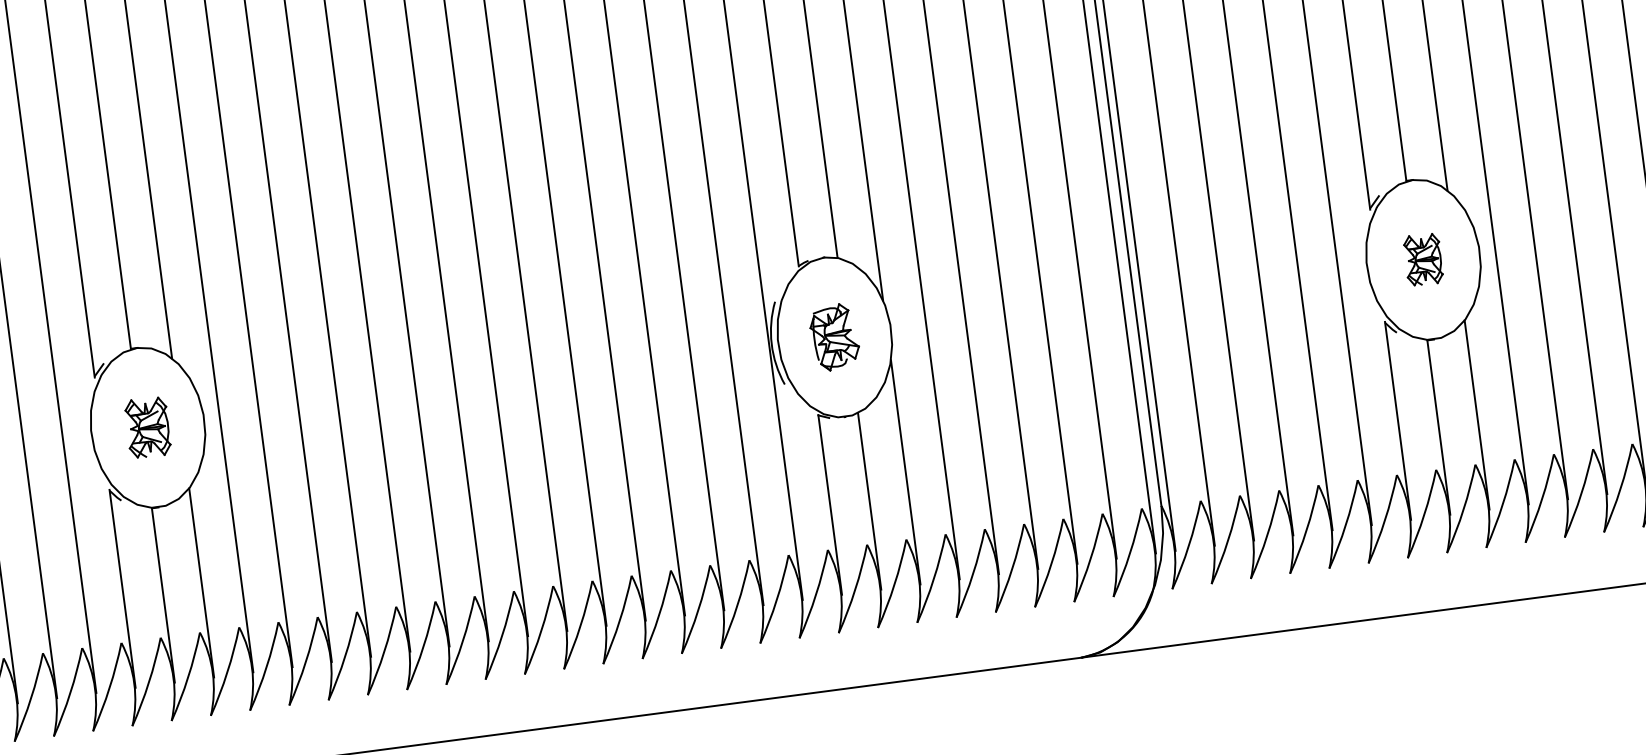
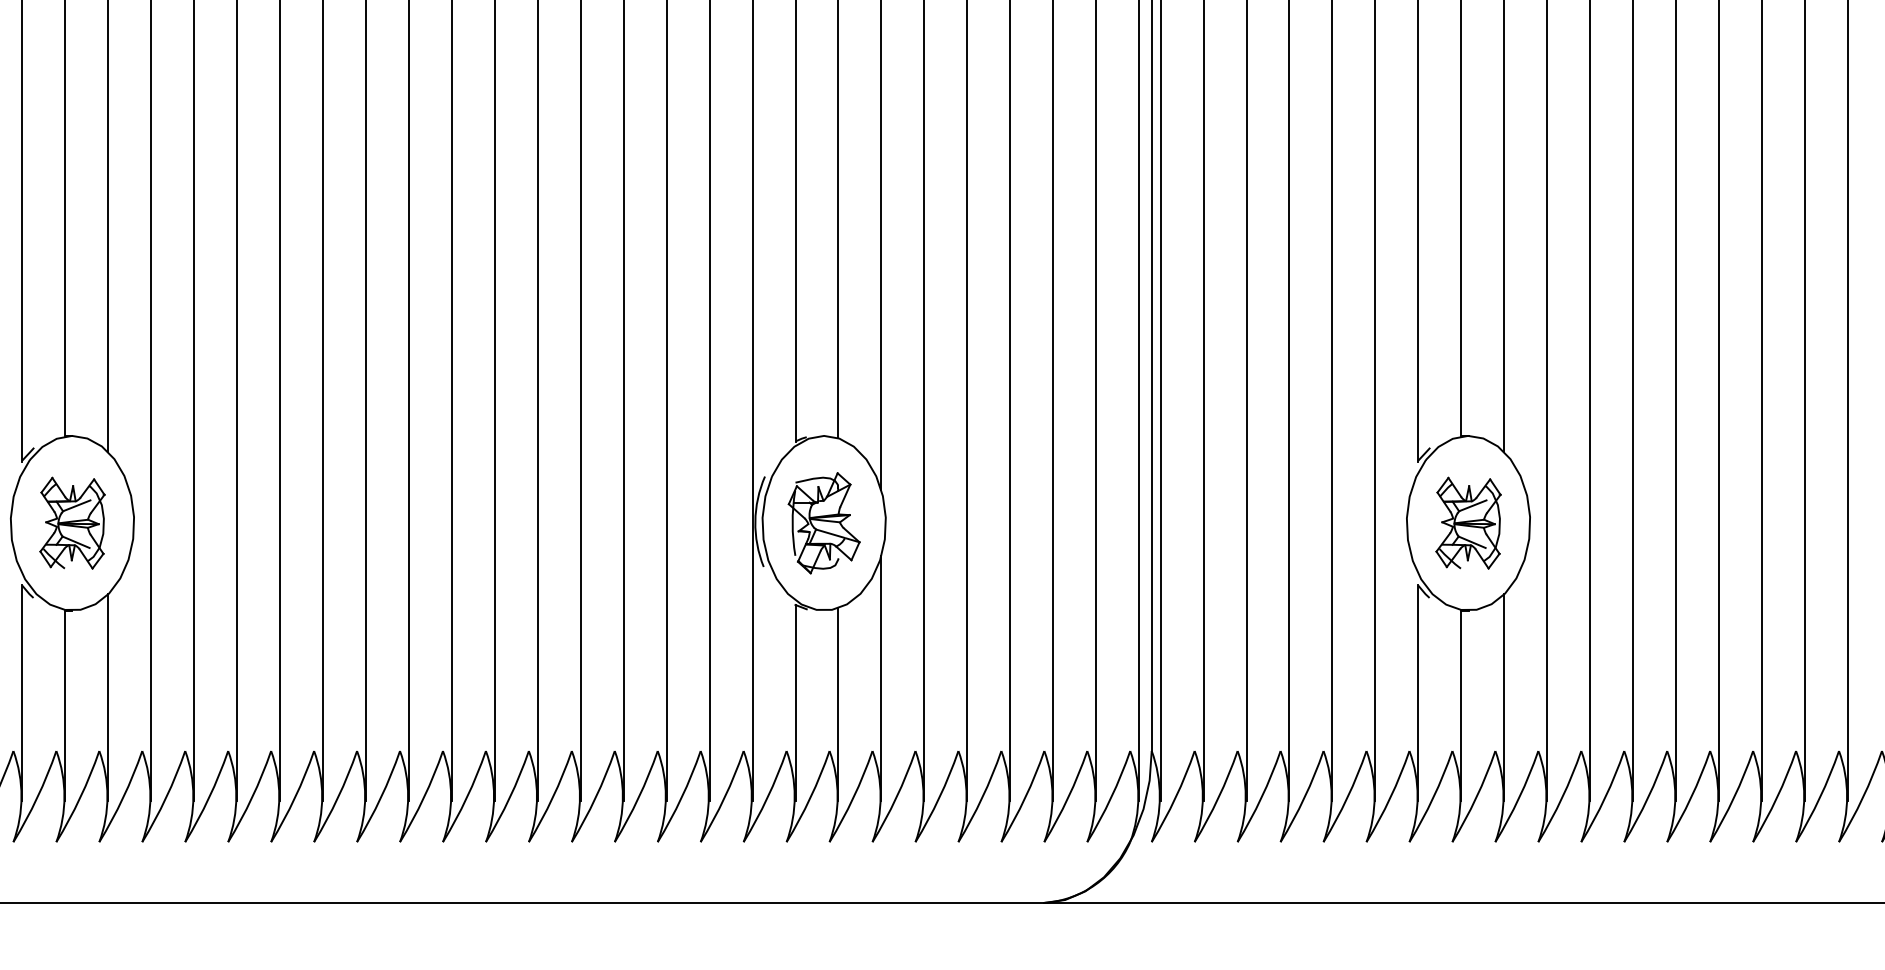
part: (1423, 259) -> (1468, 522), size x1.67
part: (834, 337) -> (823, 523), size x1.43
part: (147, 427) -> (72, 522), size x1.43

